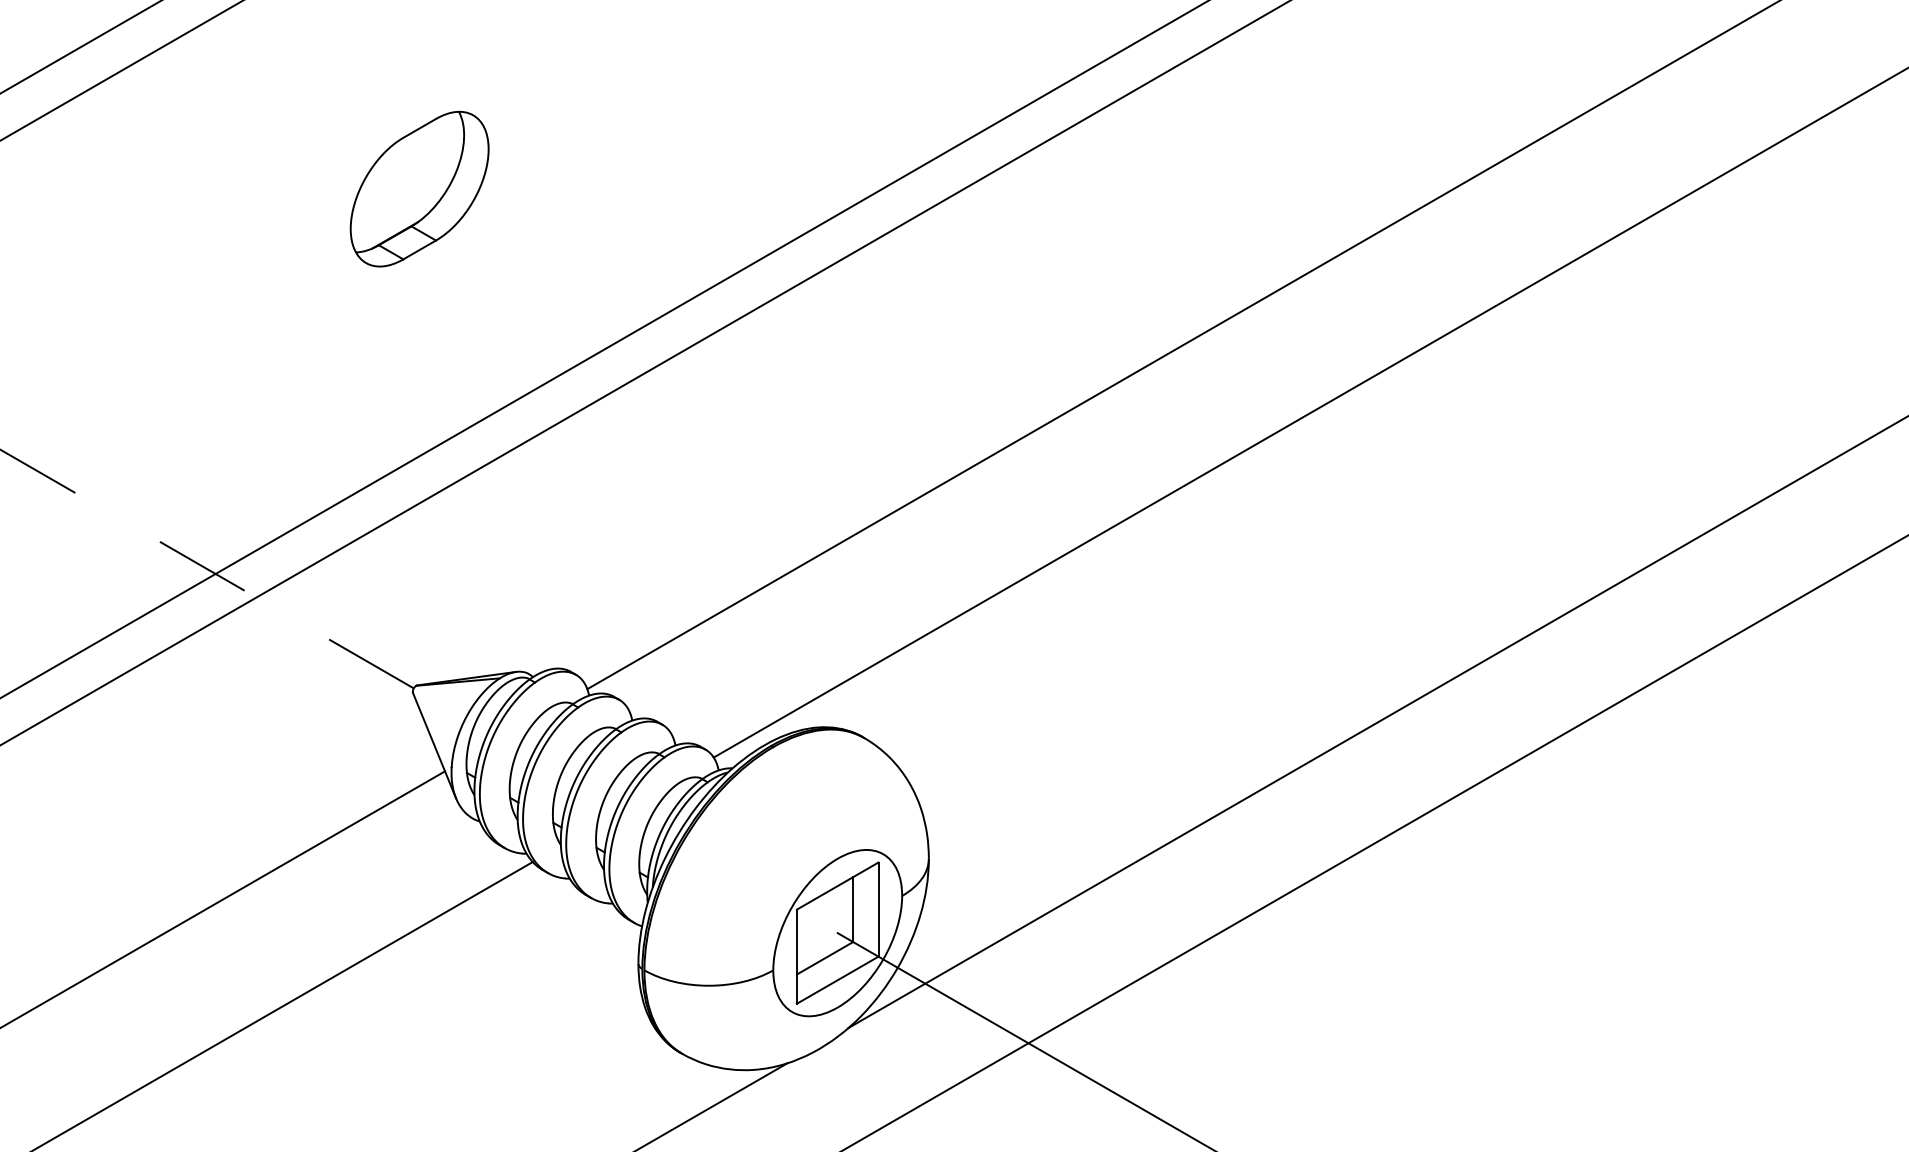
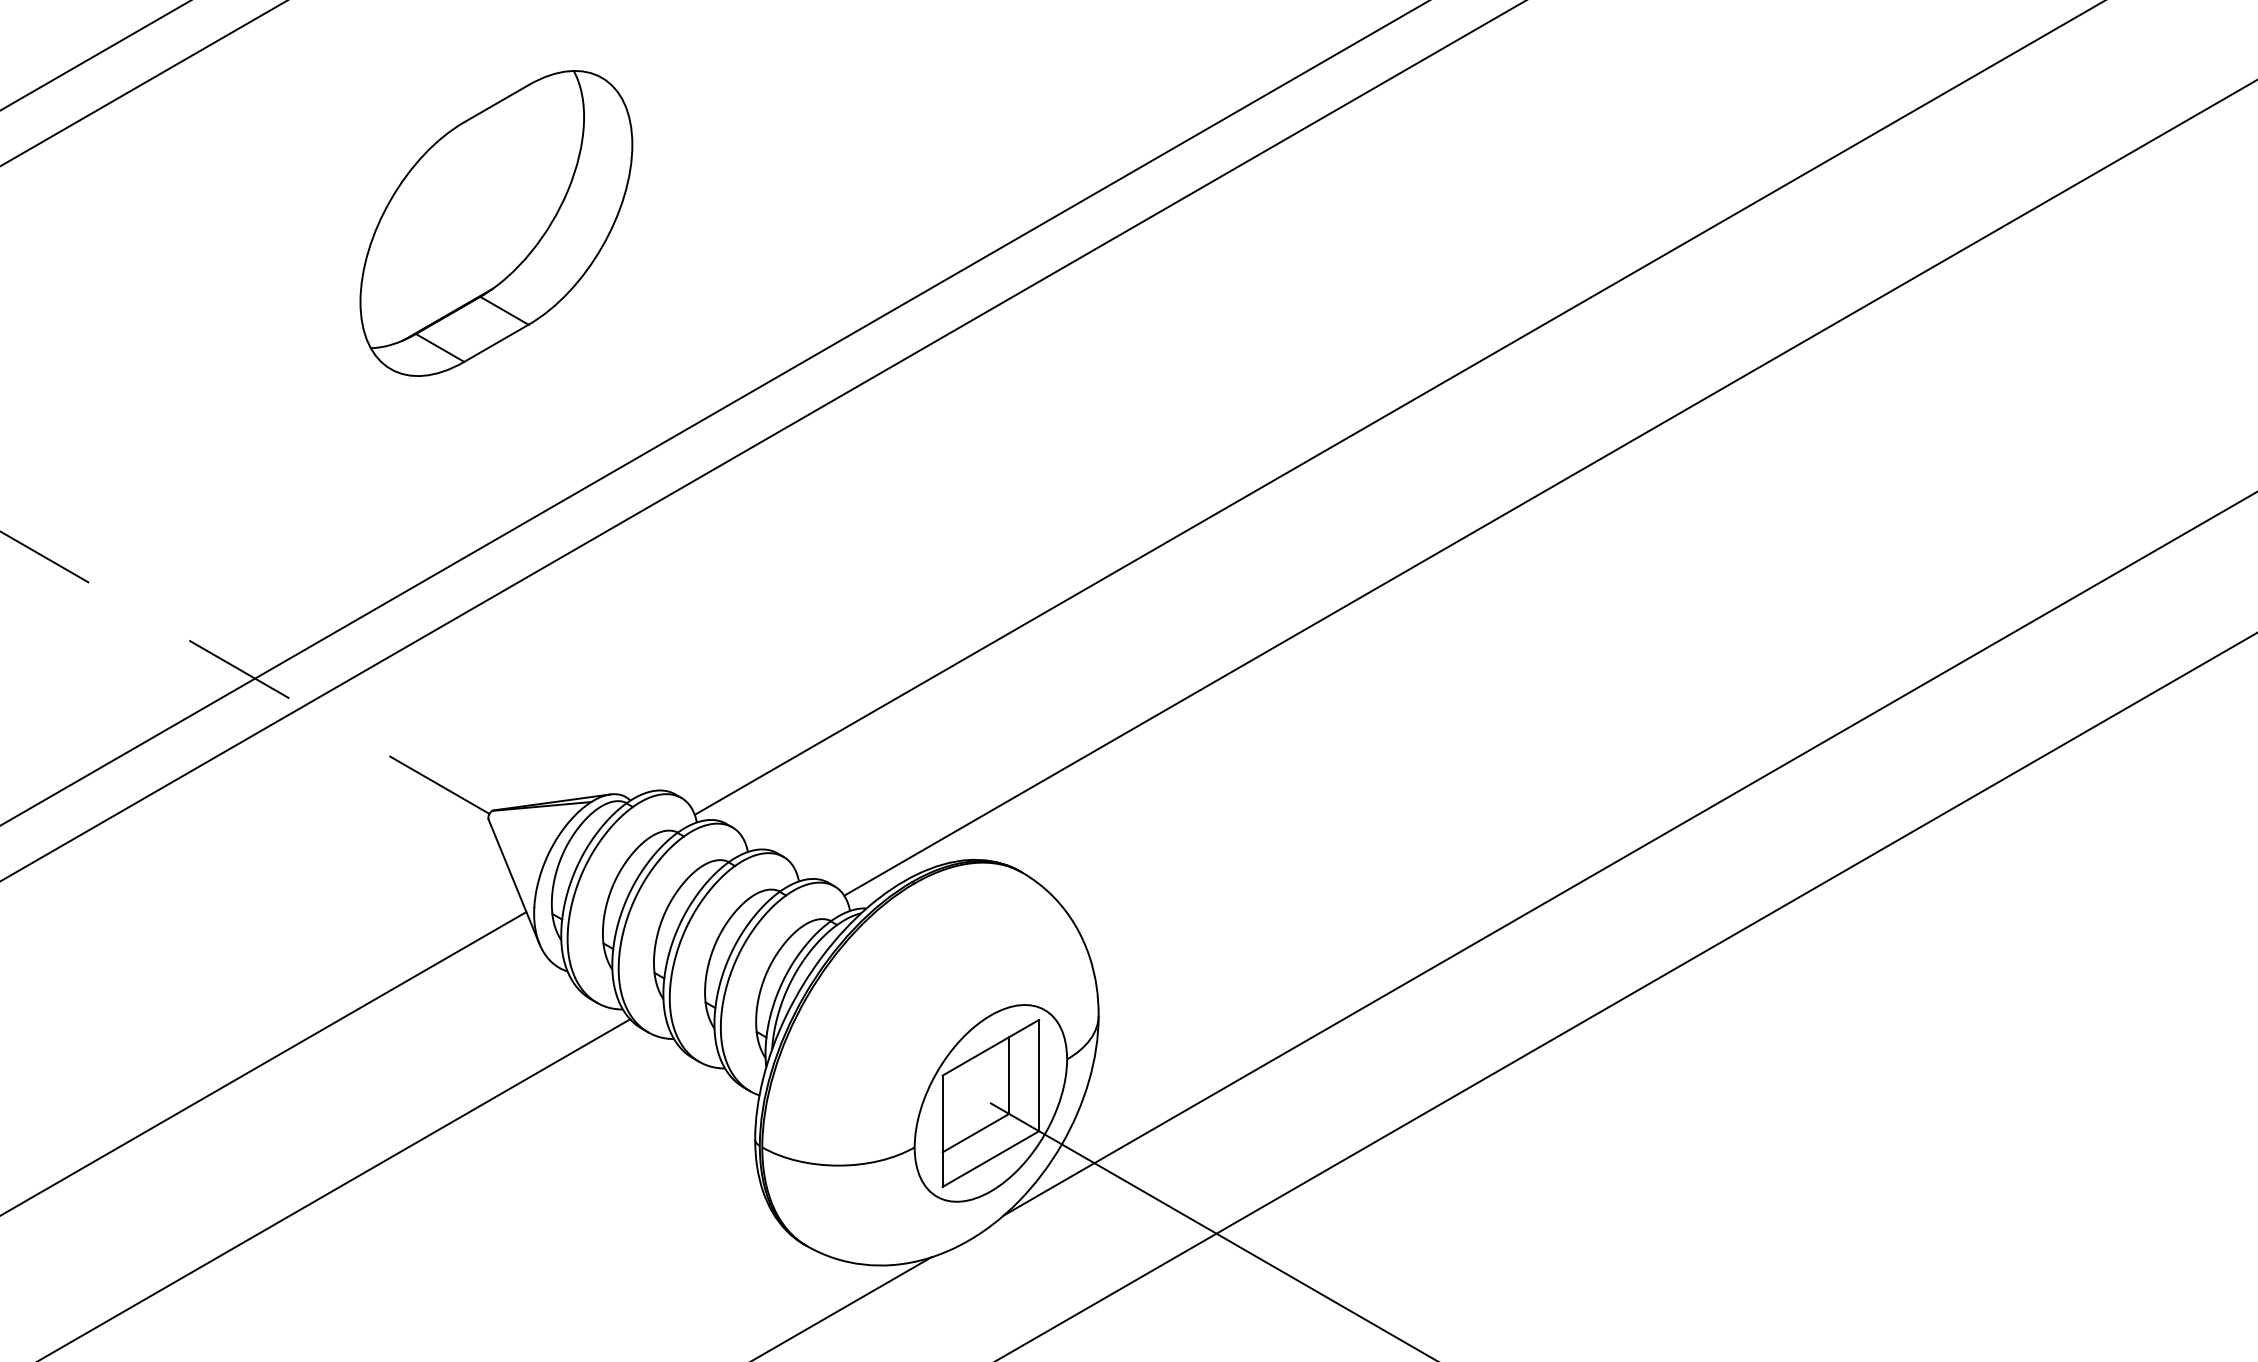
part: (419, 189) -> (496, 223), size x1.67

